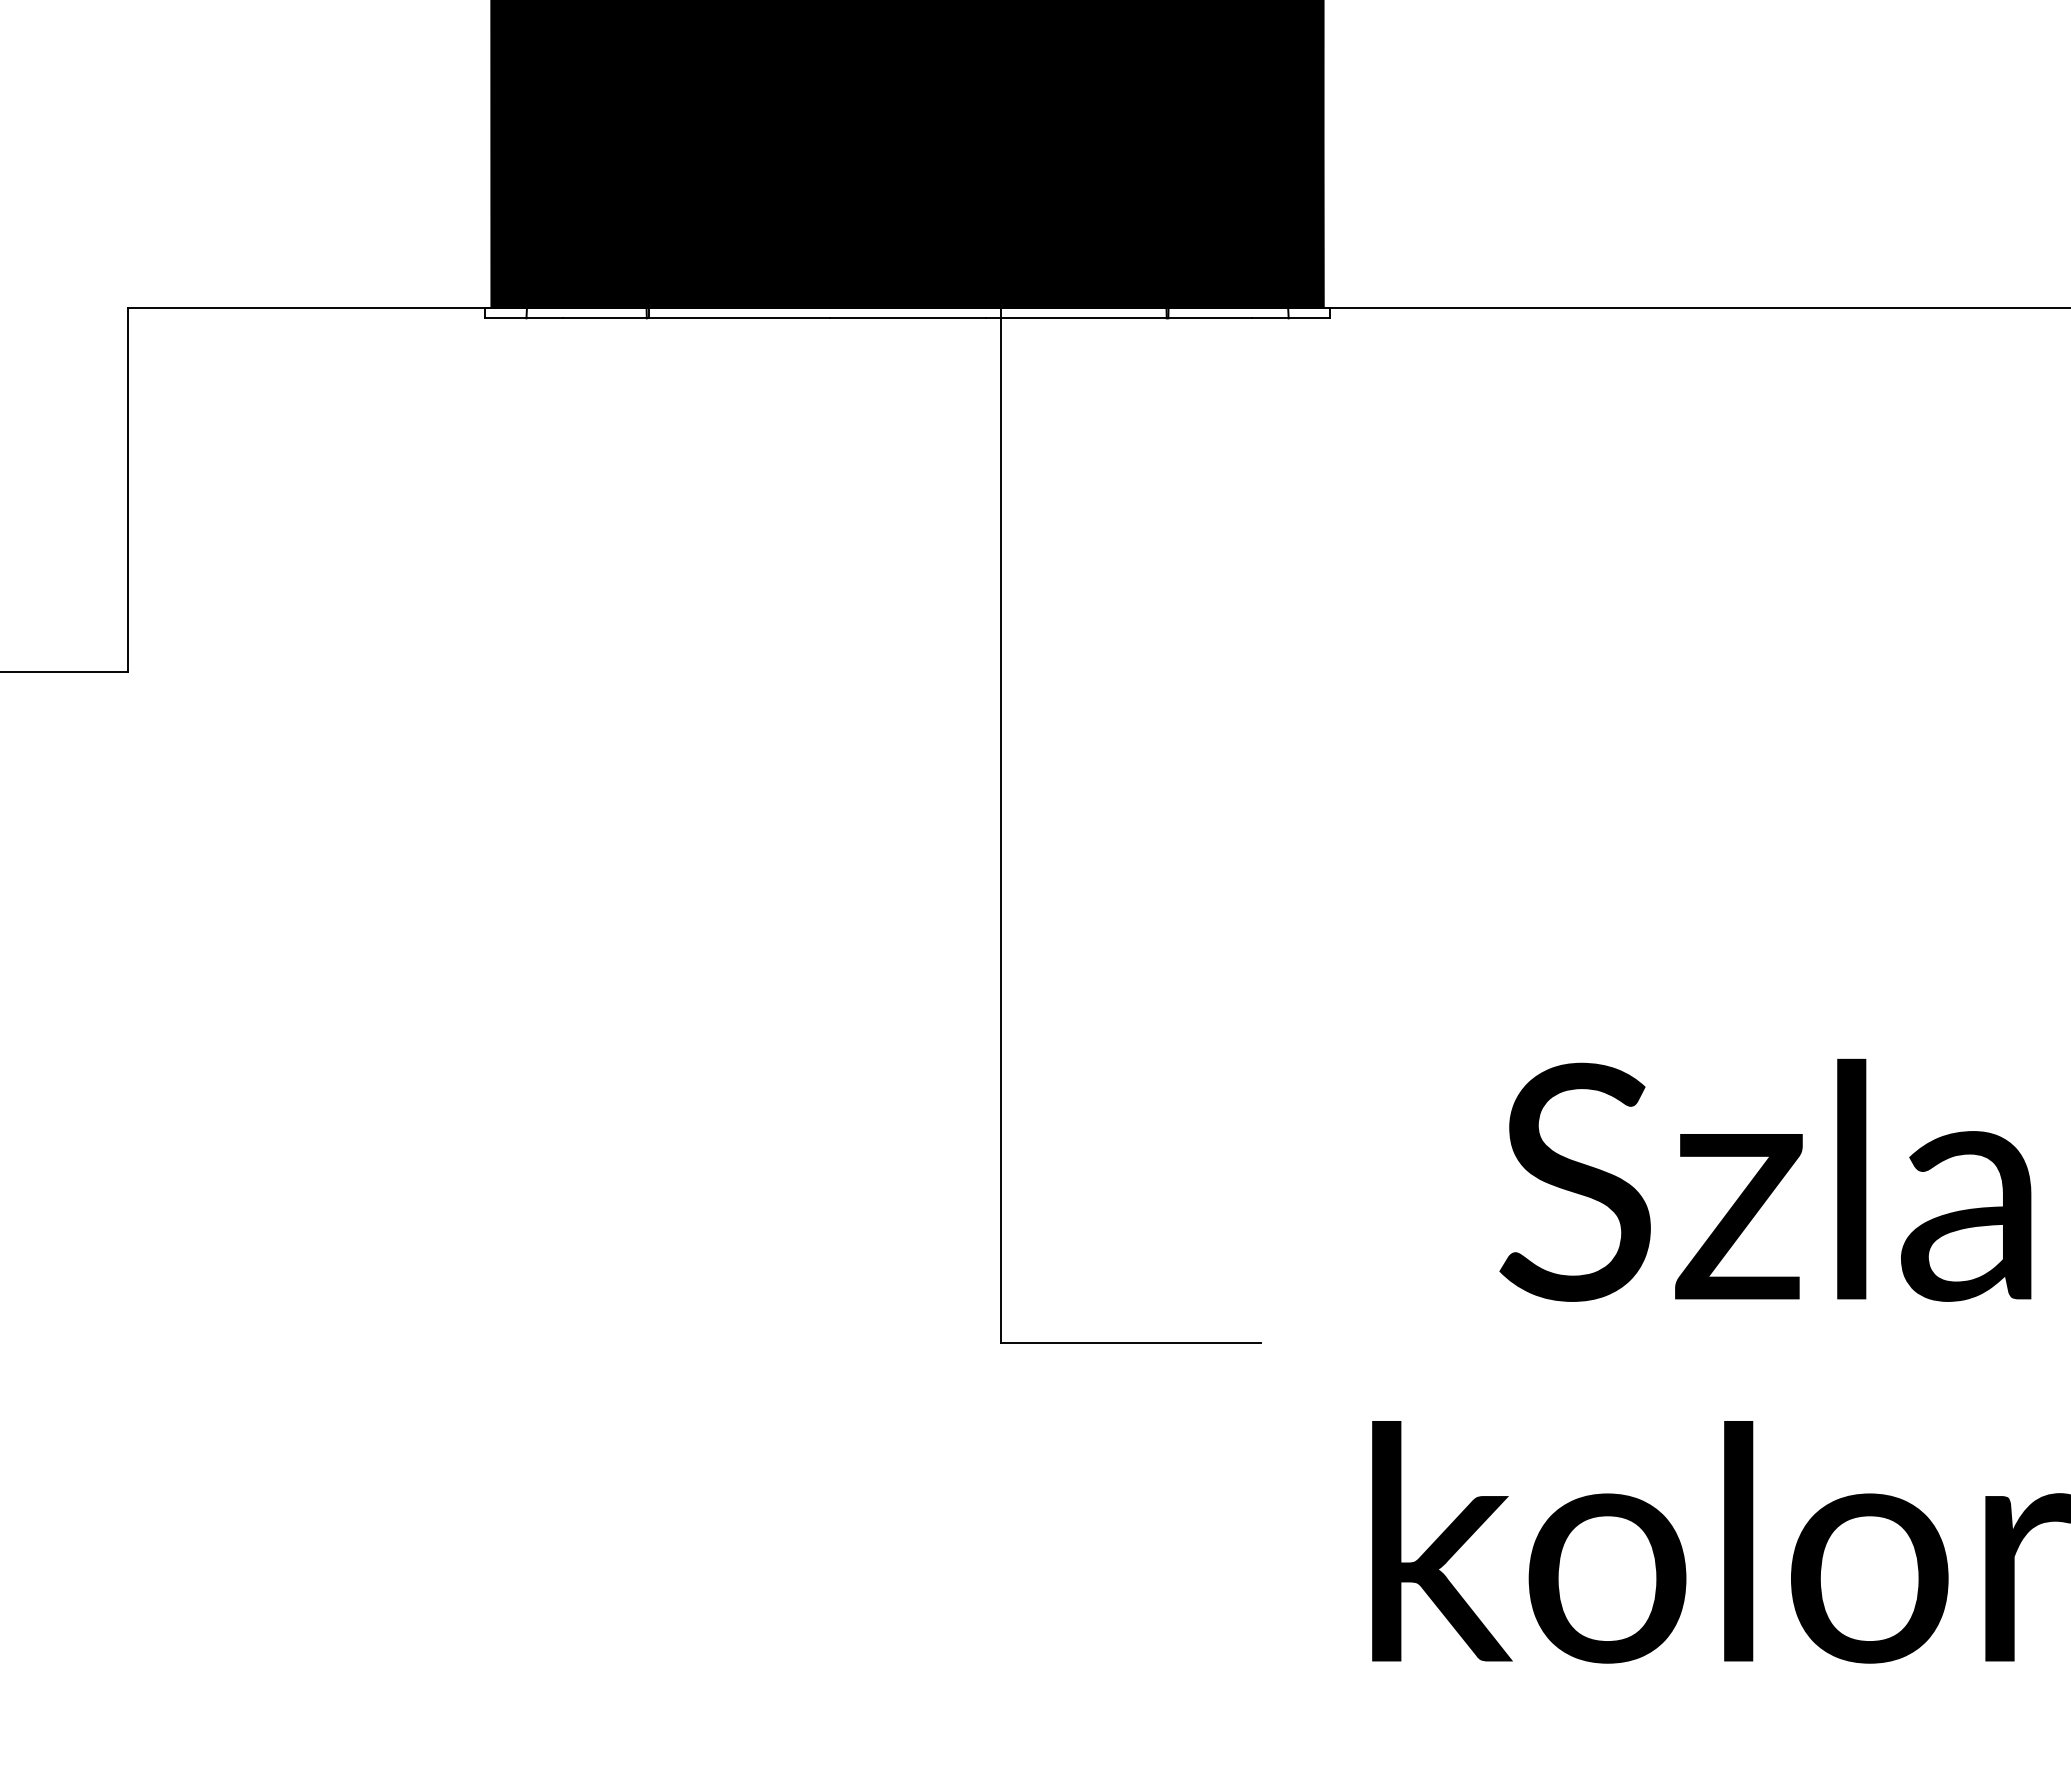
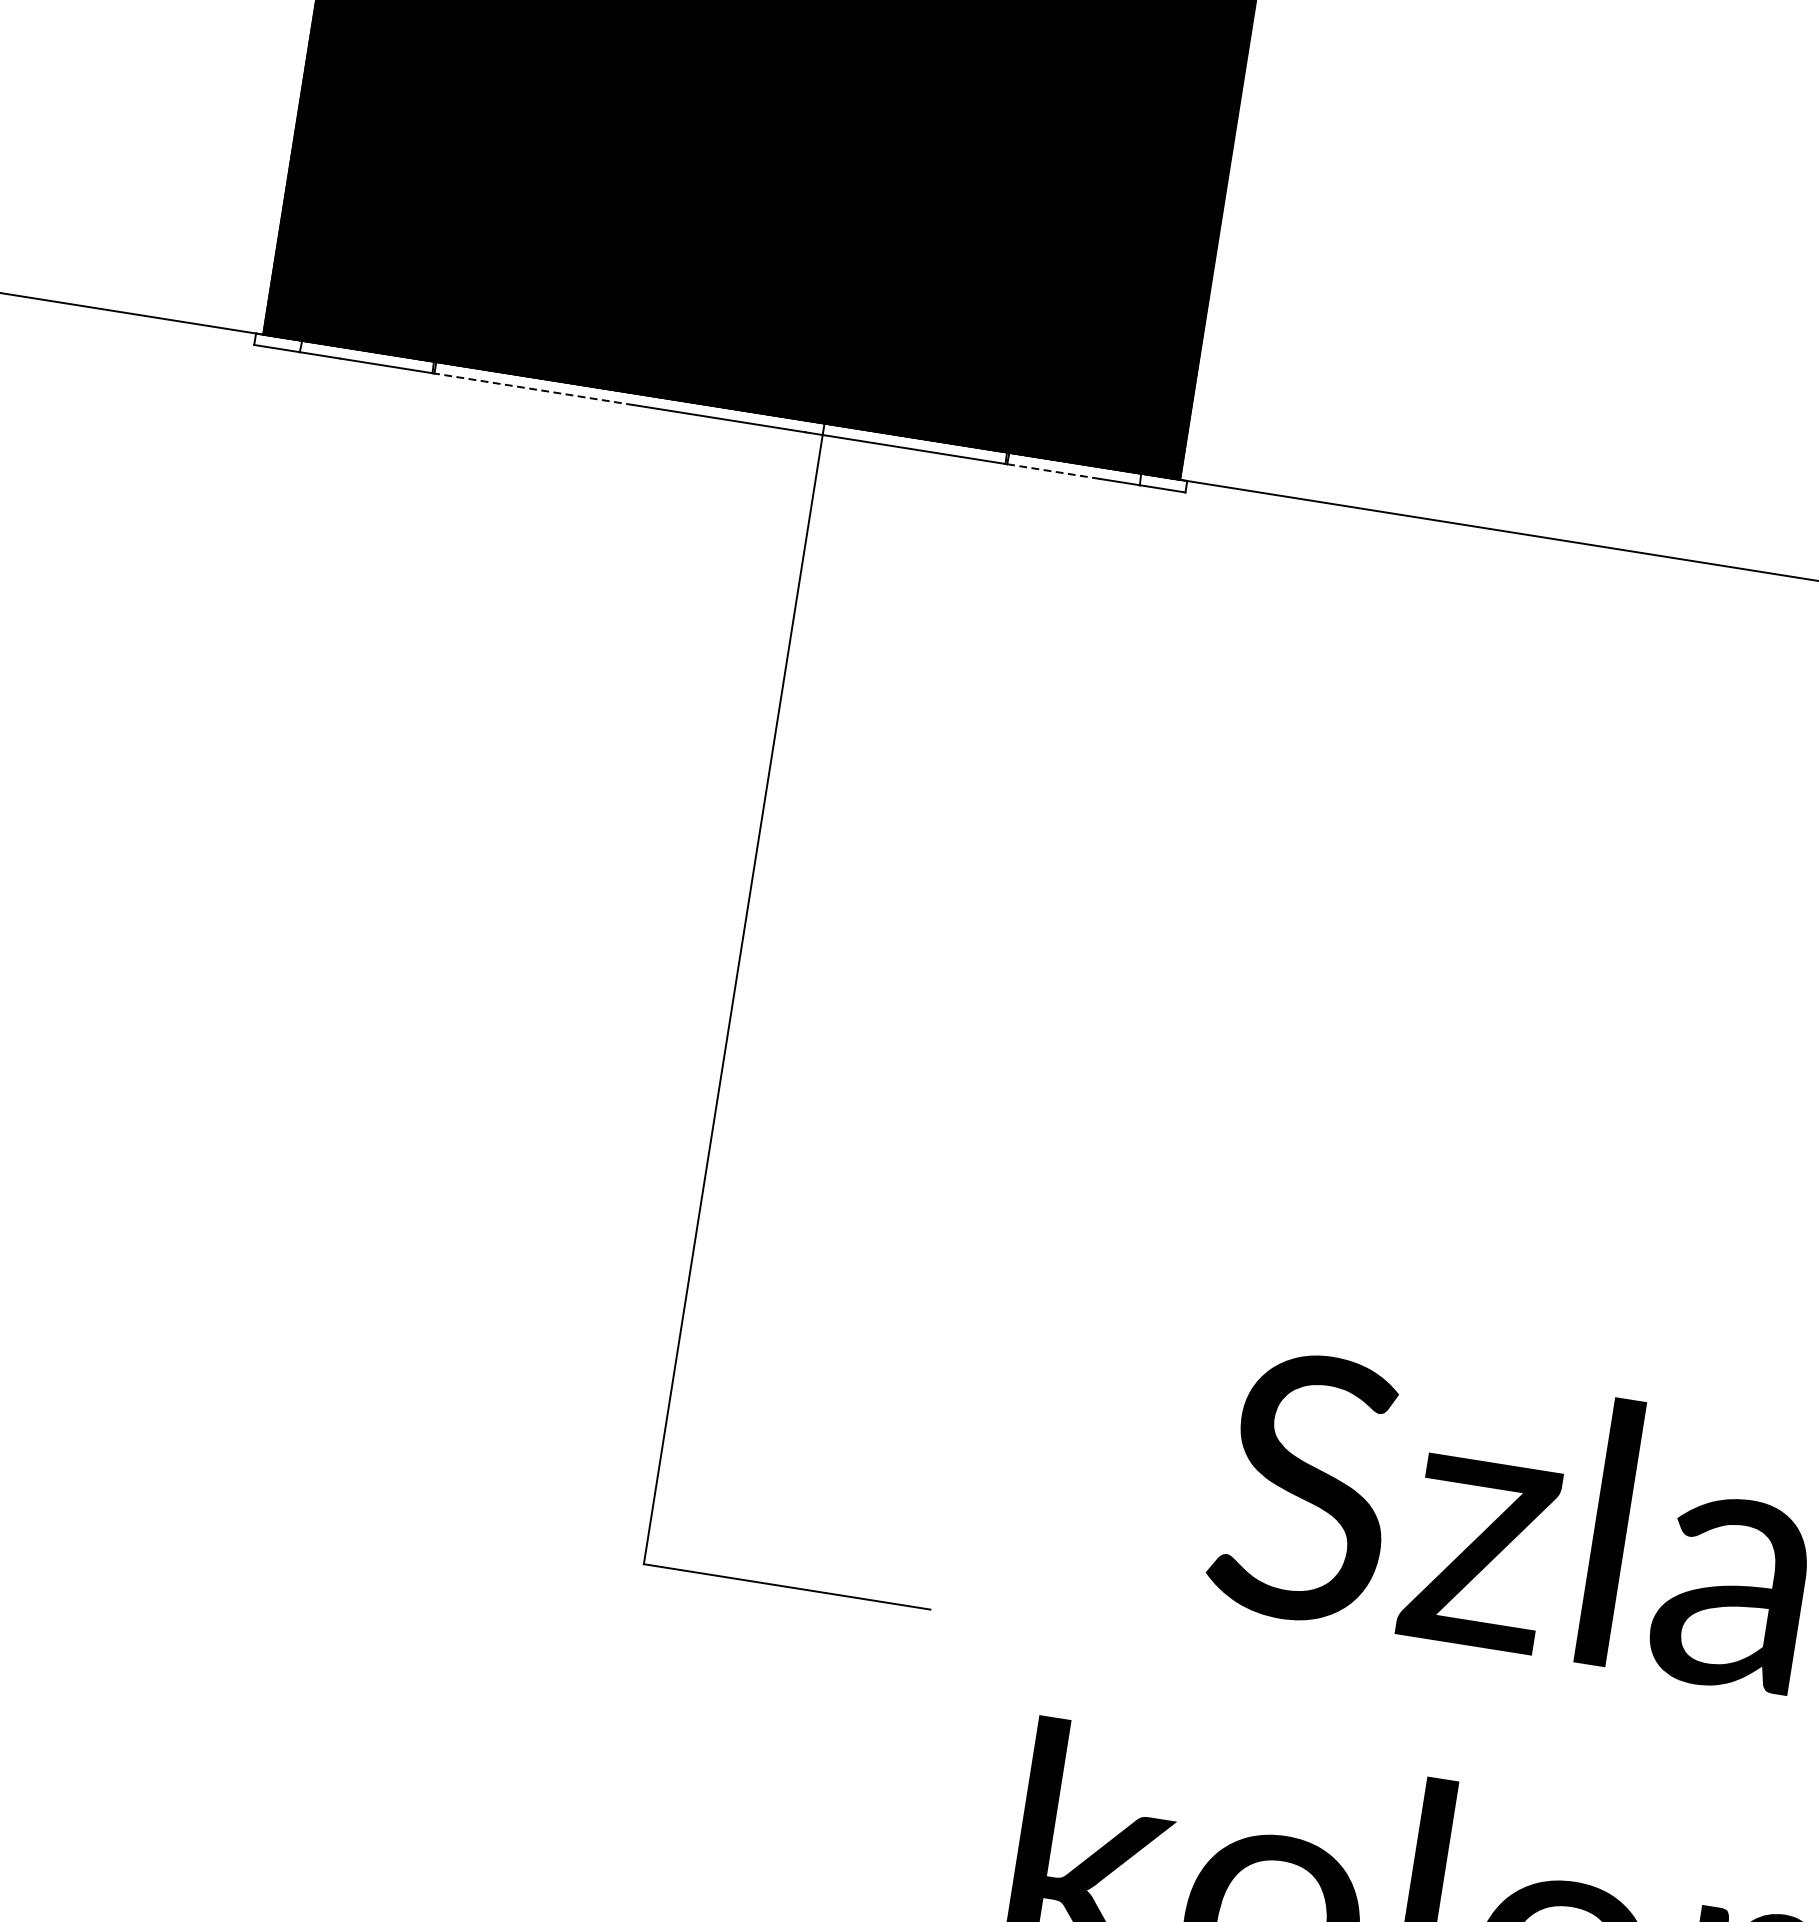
line: (738, 318) -> (533, 389), solid -> dashed
line: (1210, 318) -> (1053, 471), solid -> dashed

